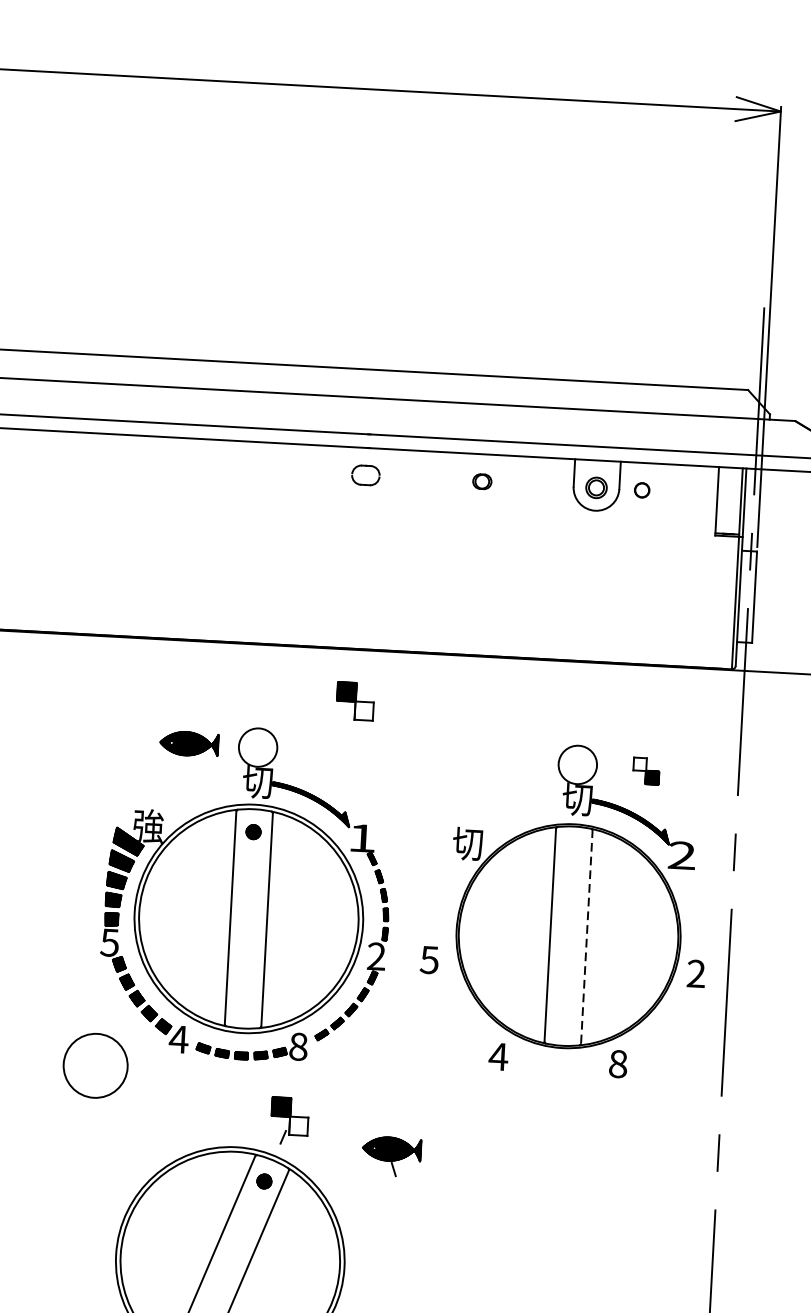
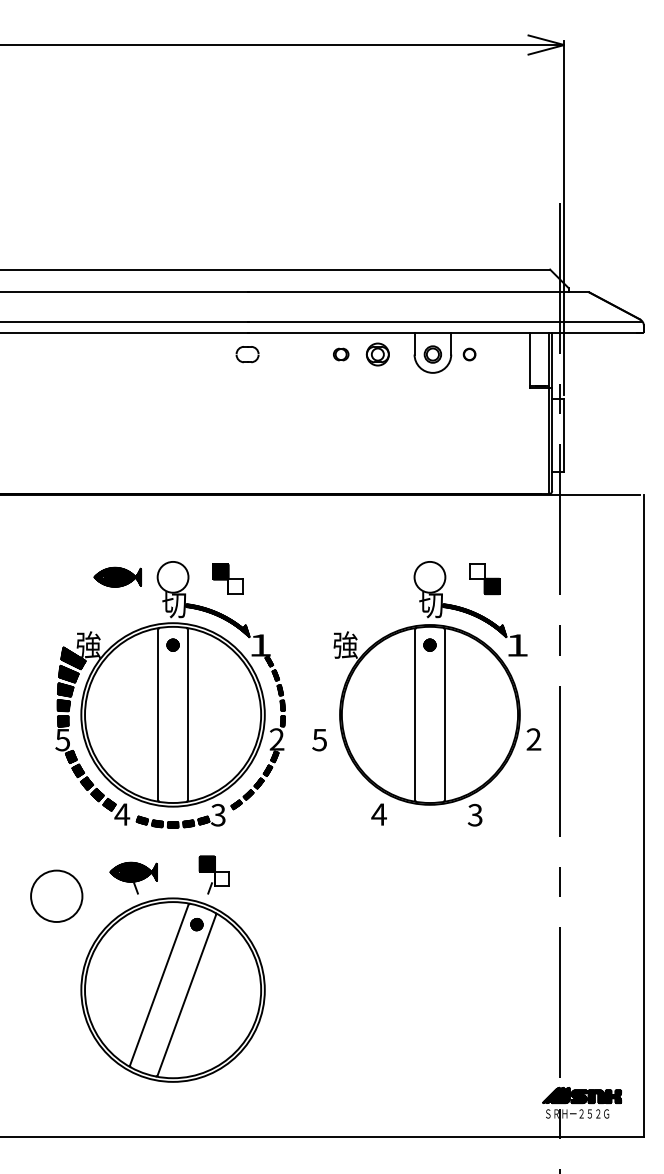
part: (527, 484) -> (377, 354), added
part: (354, 700) -> (227, 578), moved
part: (645, 771) -> (484, 579), size x1.43
text: (468, 842) -> (345, 644), 切 -> 強
part: (572, 848) -> (429, 644), added
text: (682, 855) -> (517, 645), 2 -> 1
line: (586, 936) -> (444, 714), dashed -> solid
text: (298, 1045) -> (218, 814), 8 -> 3
text: (617, 1063) -> (474, 814), 8 -> 3
circle: (95, 1064) -> (56, 895), moved
part: (391, 1155) -> (133, 877), moved

